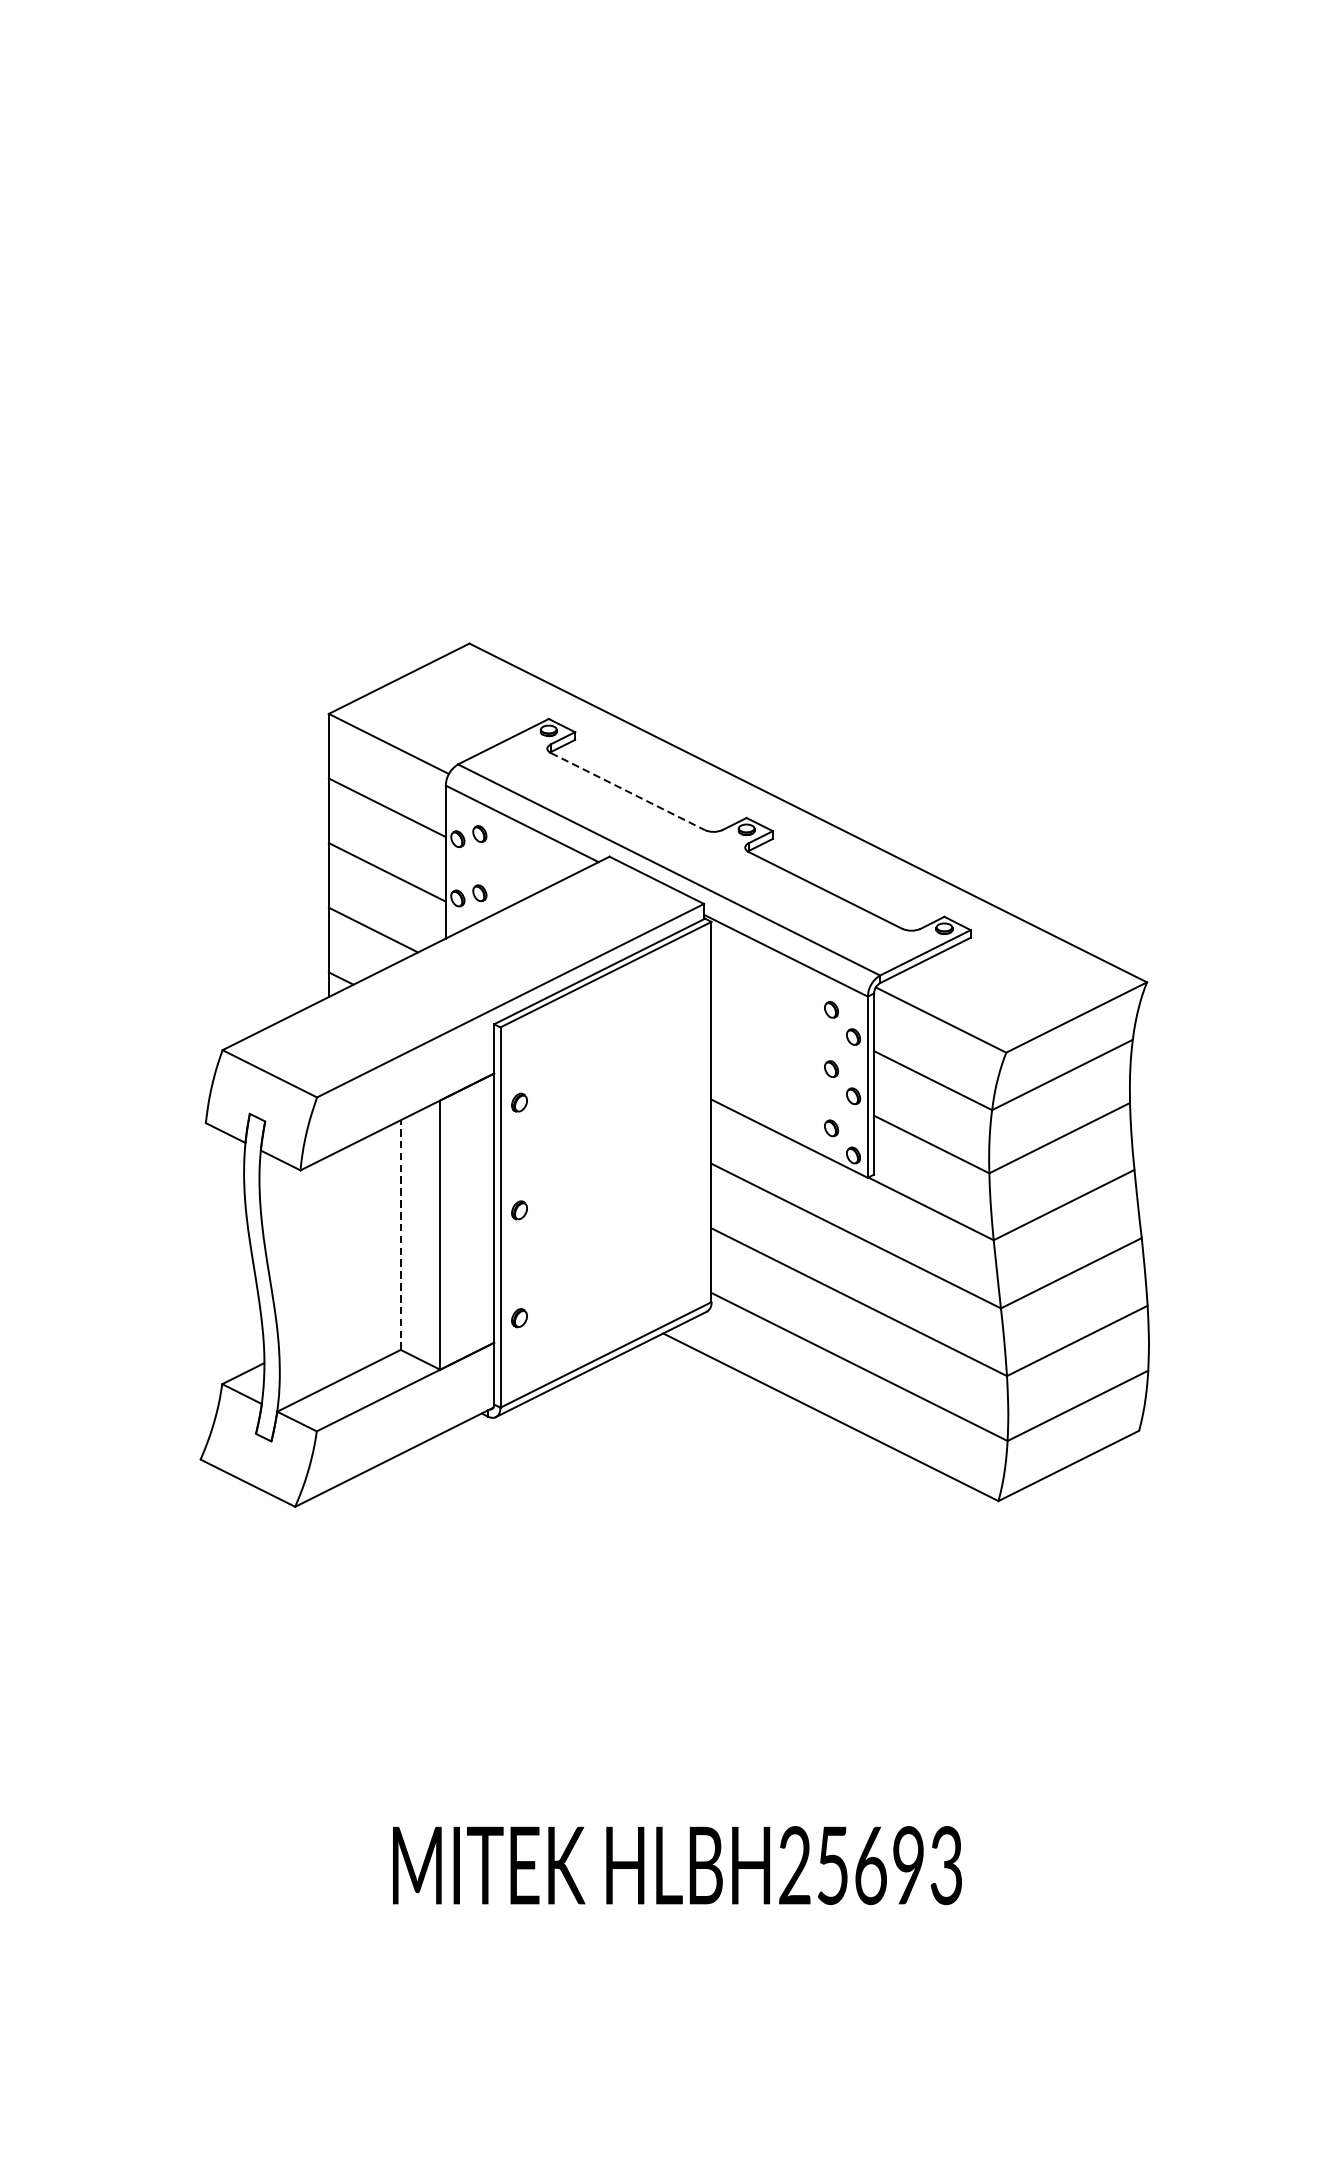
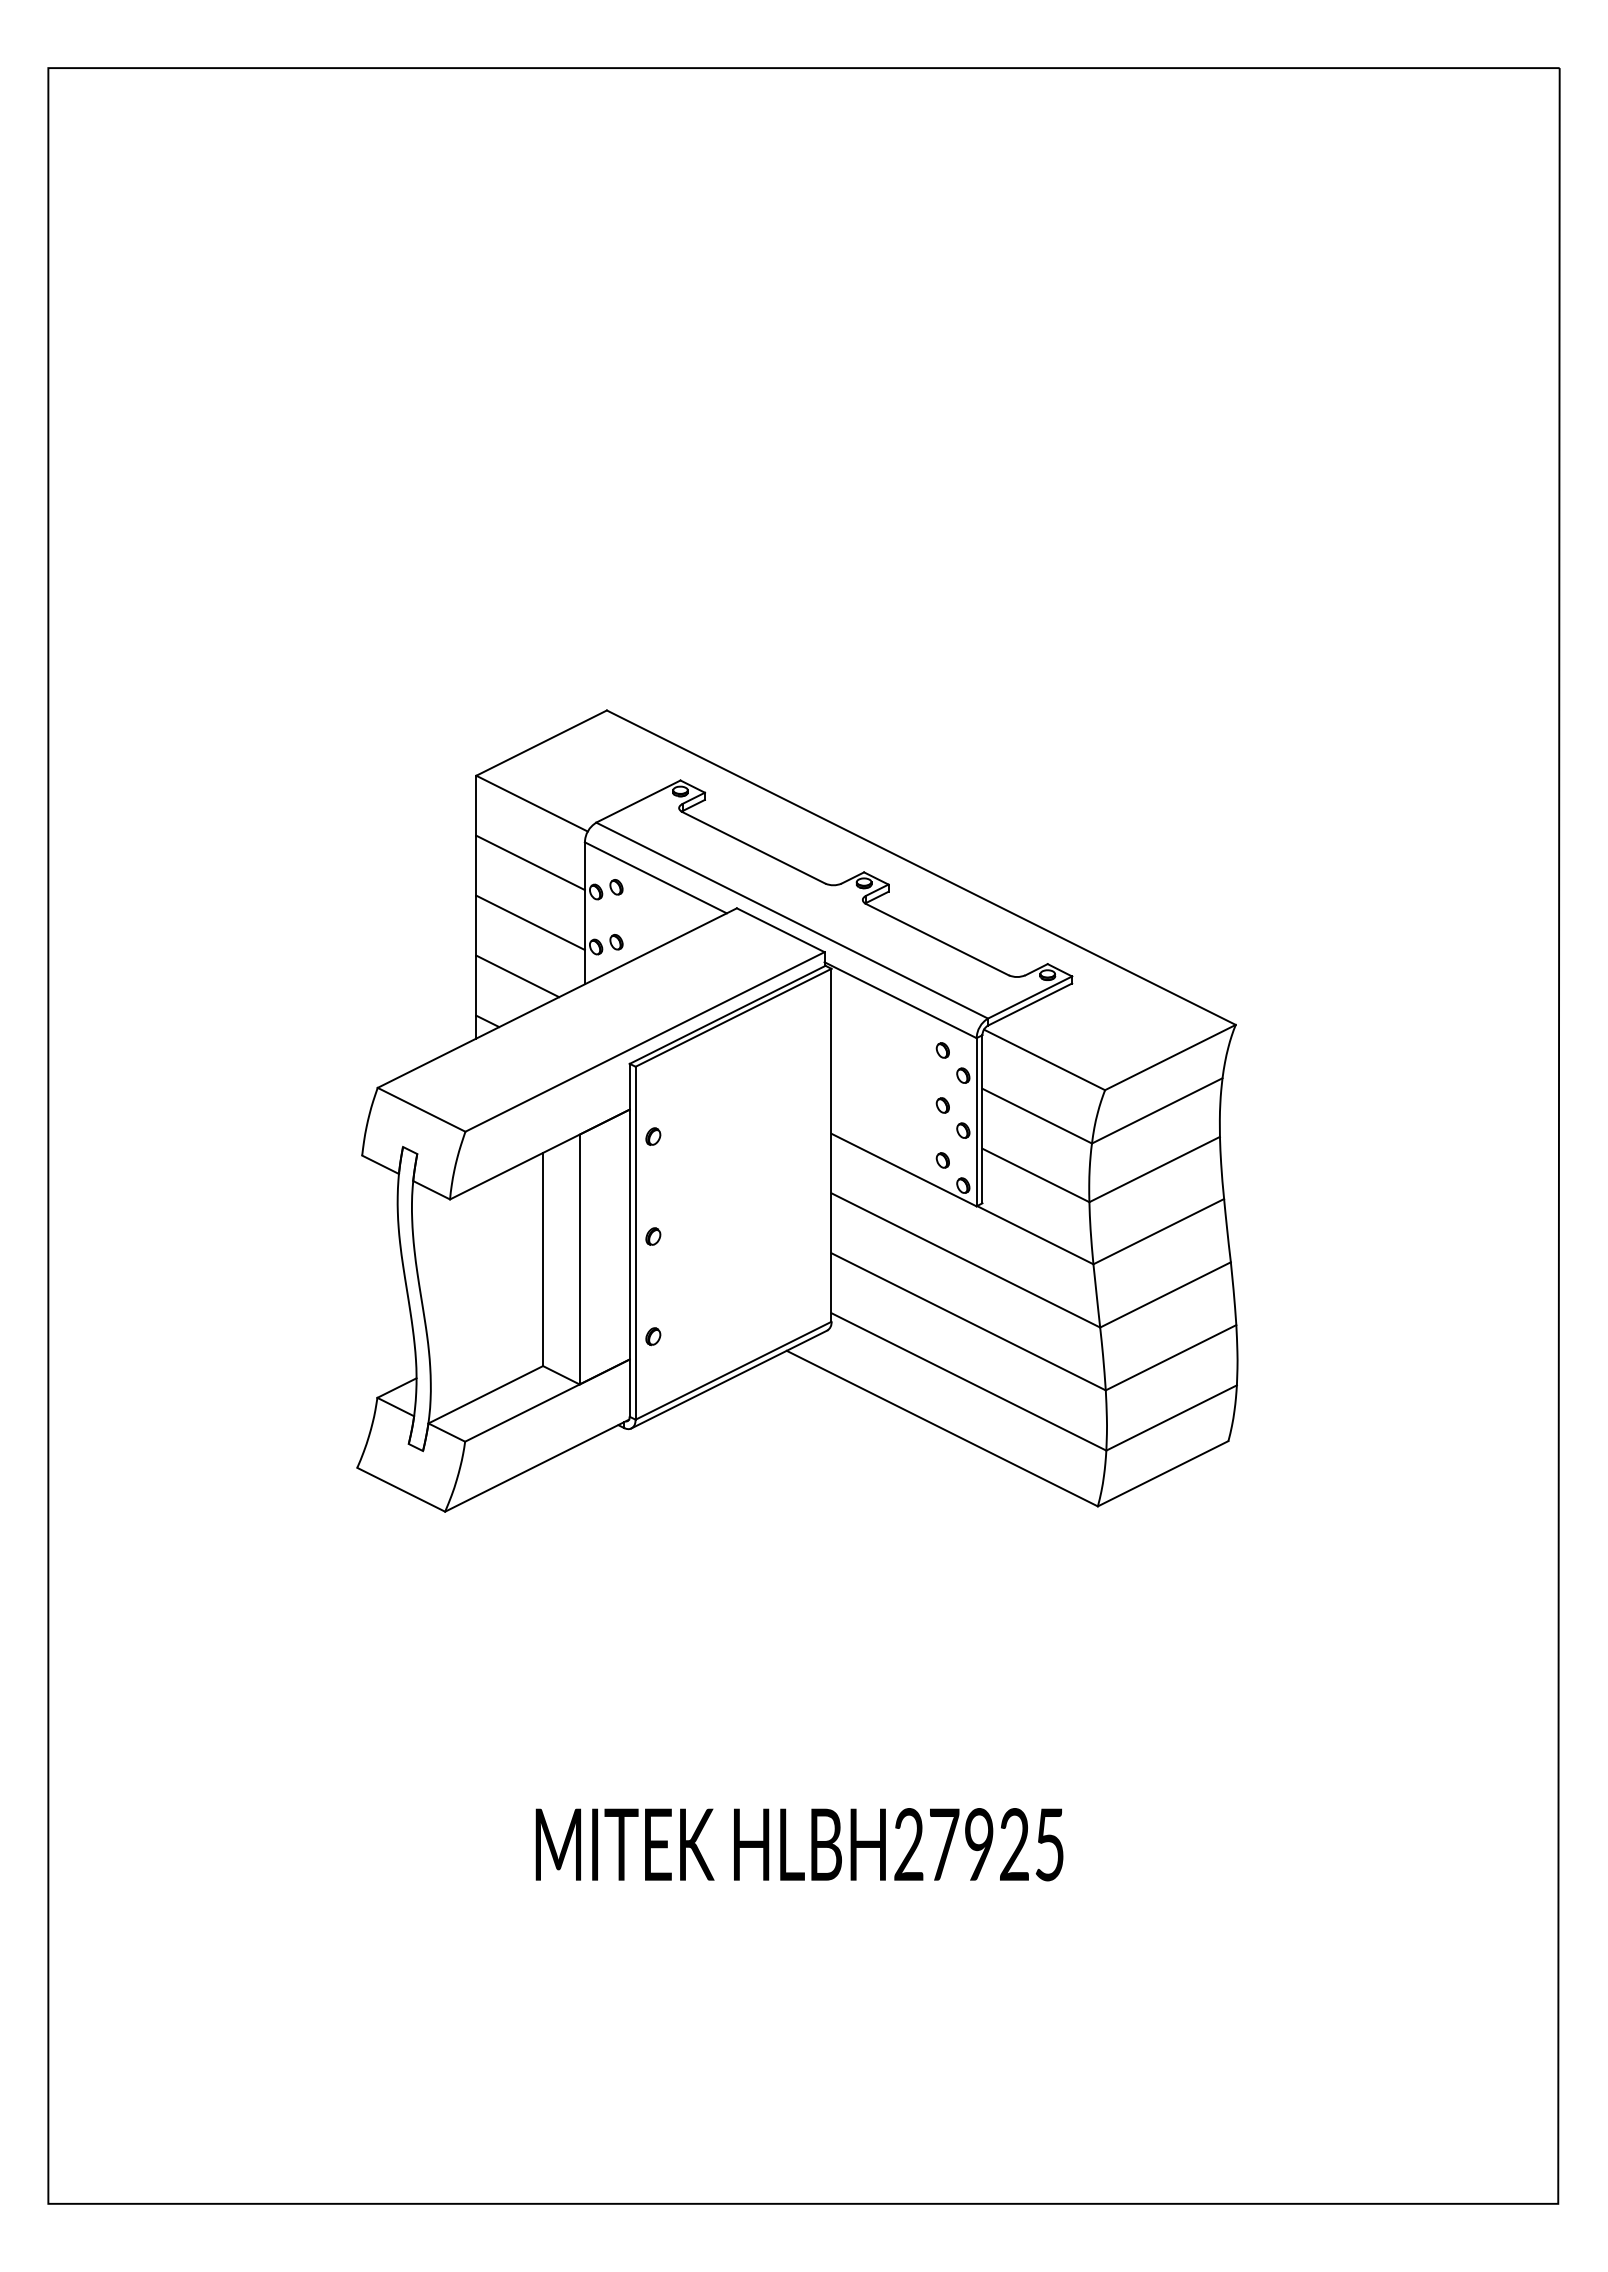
line: (627, 791) -> (753, 847), dashed -> solid
line: (401, 1235) -> (543, 1259), dashed -> solid
text: (889, 1865) -> (996, 1844), HLBH25693 -> HLBH27925

